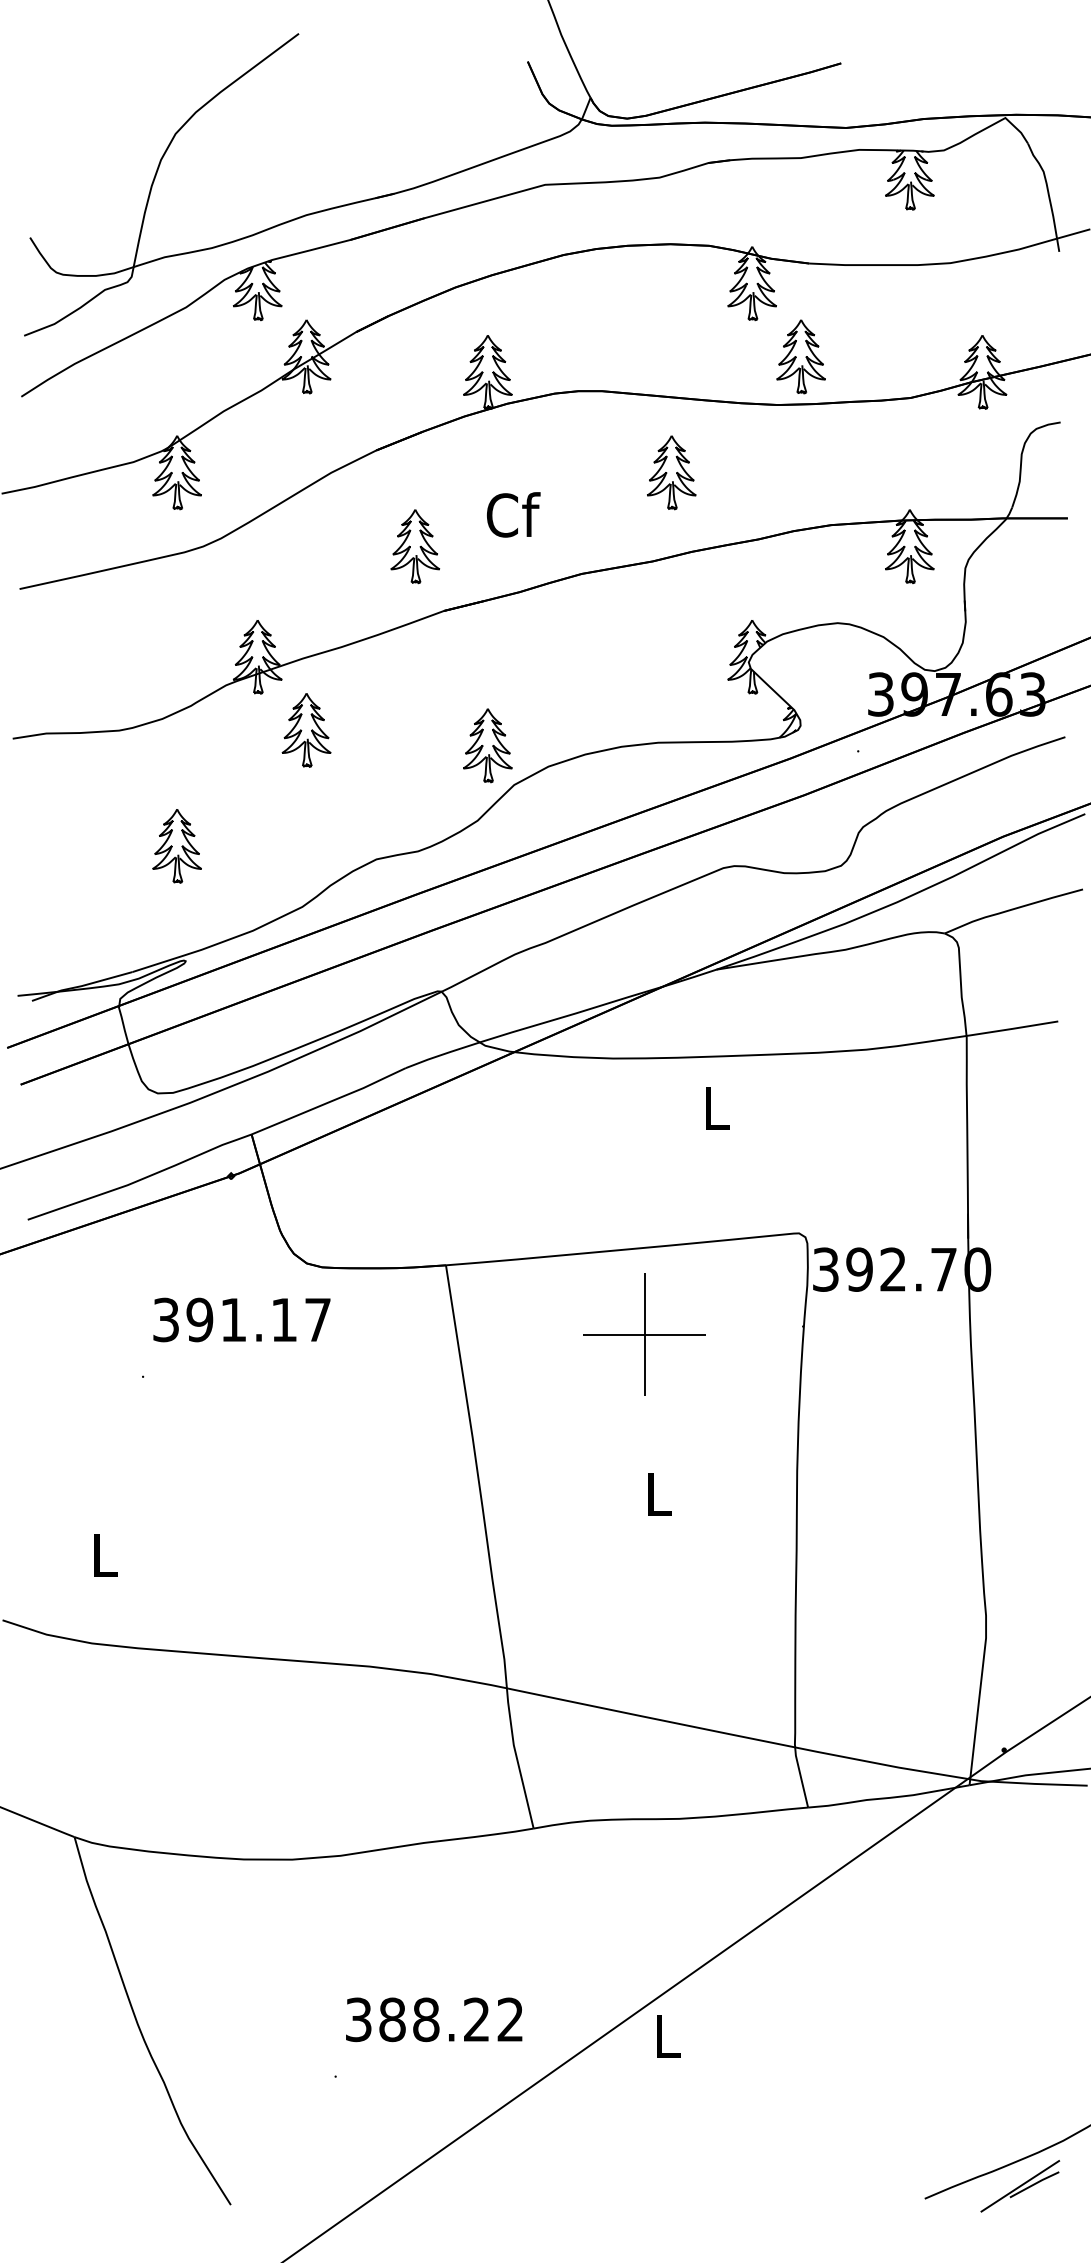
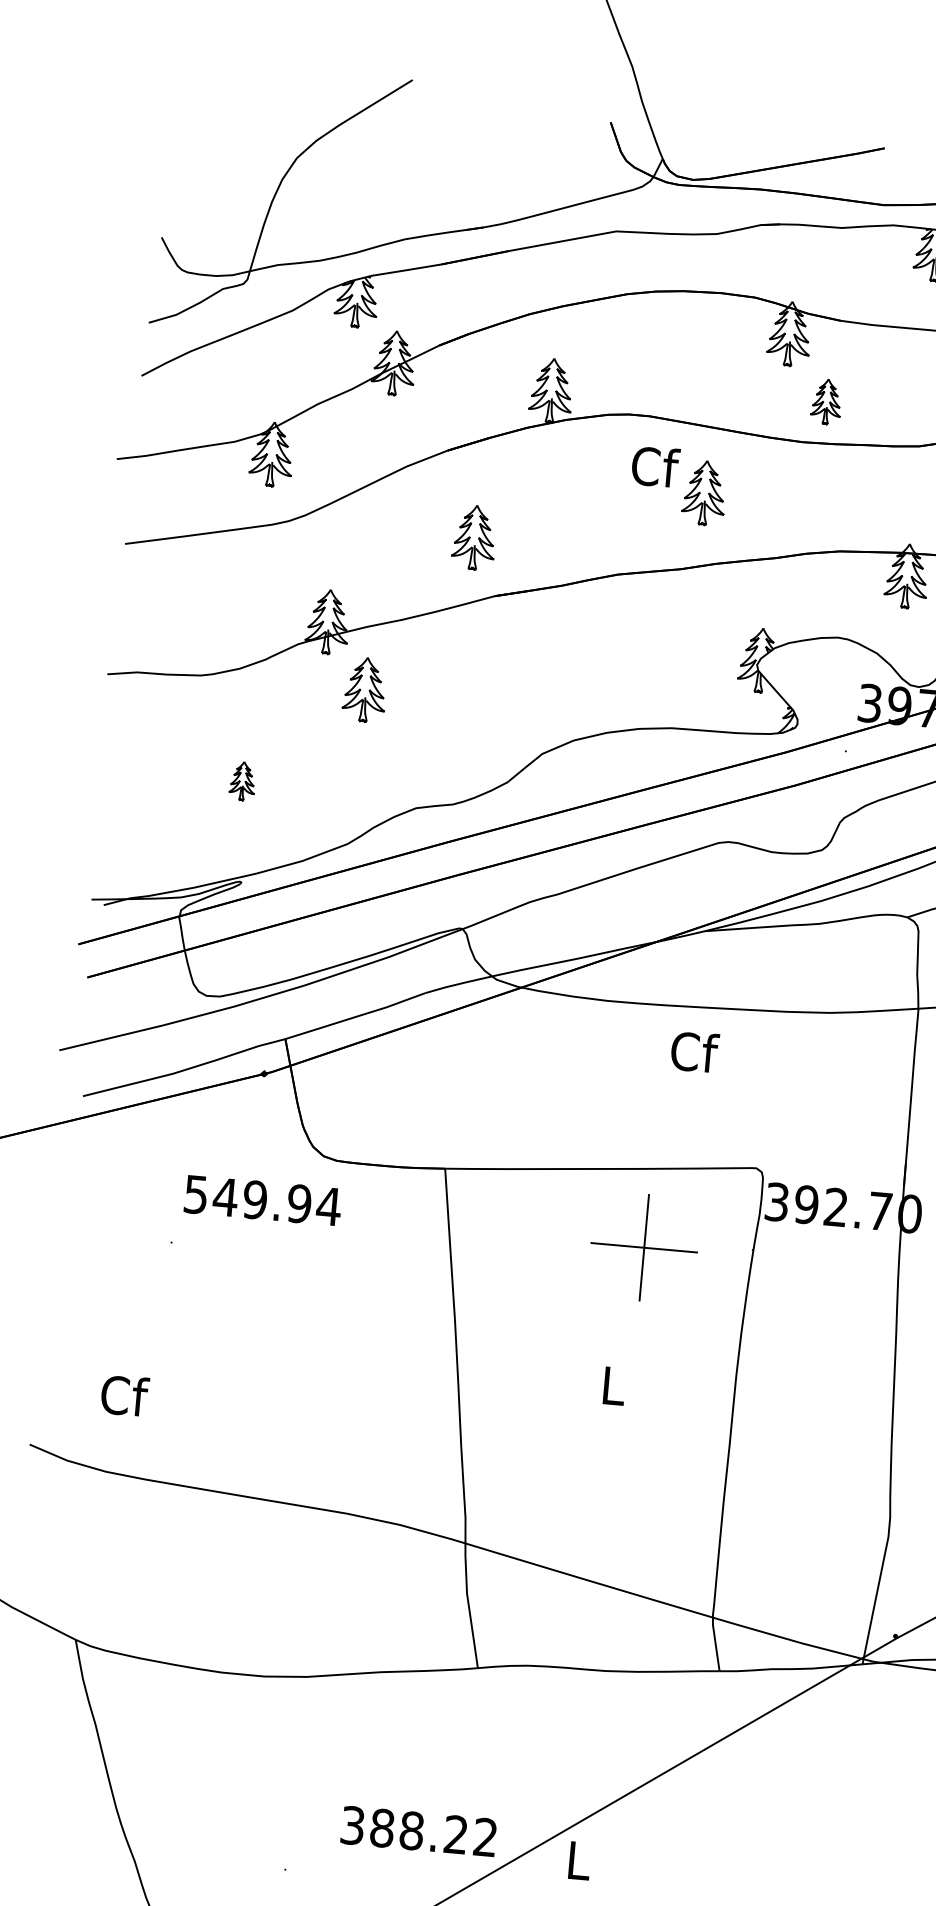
part: (800, 356) -> (826, 401), size x0.7
text: (513, 514) -> (655, 466), moved
part: (487, 745) -> (522, 717), removed
part: (176, 846) -> (242, 781), size x0.6
text: (717, 1107) -> (694, 1051), L -> Cf
text: (242, 1319) -> (262, 1200), 391.17 -> 549.94
part: (644, 1334) -> (644, 1247), moved
text: (105, 1555) -> (124, 1395), L -> Cf
text: (434, 2019) -> (419, 1831), moved

